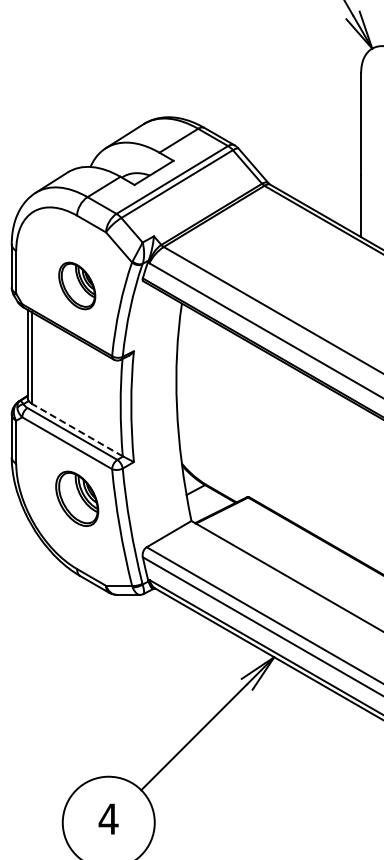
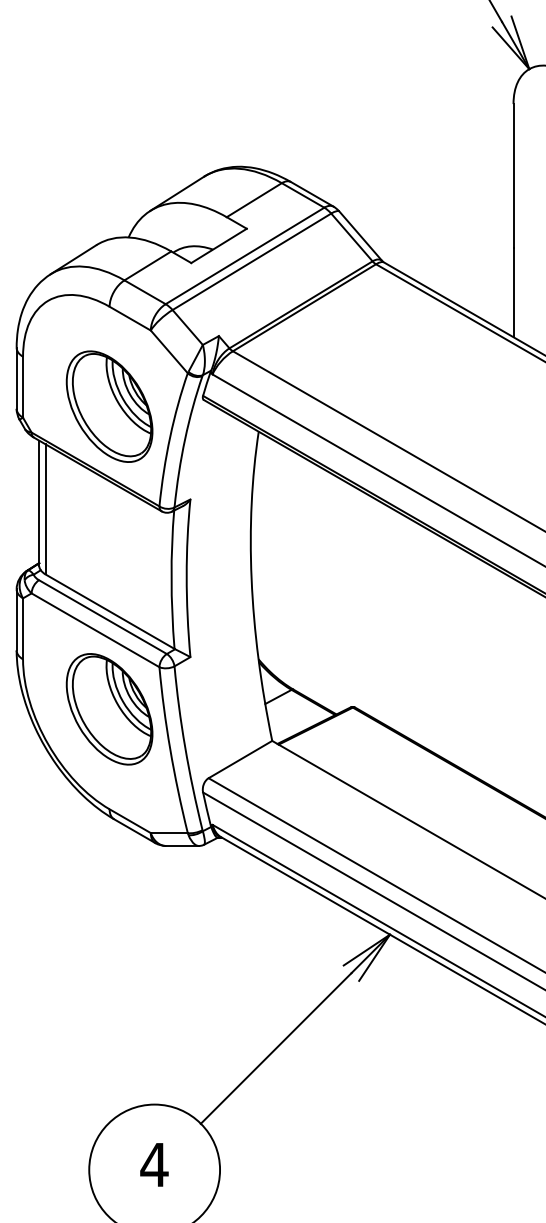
part: (77, 285) -> (110, 406), size x1.67
line: (77, 429) -> (110, 610), dashed -> solid
part: (77, 498) -> (110, 708), size x1.43

